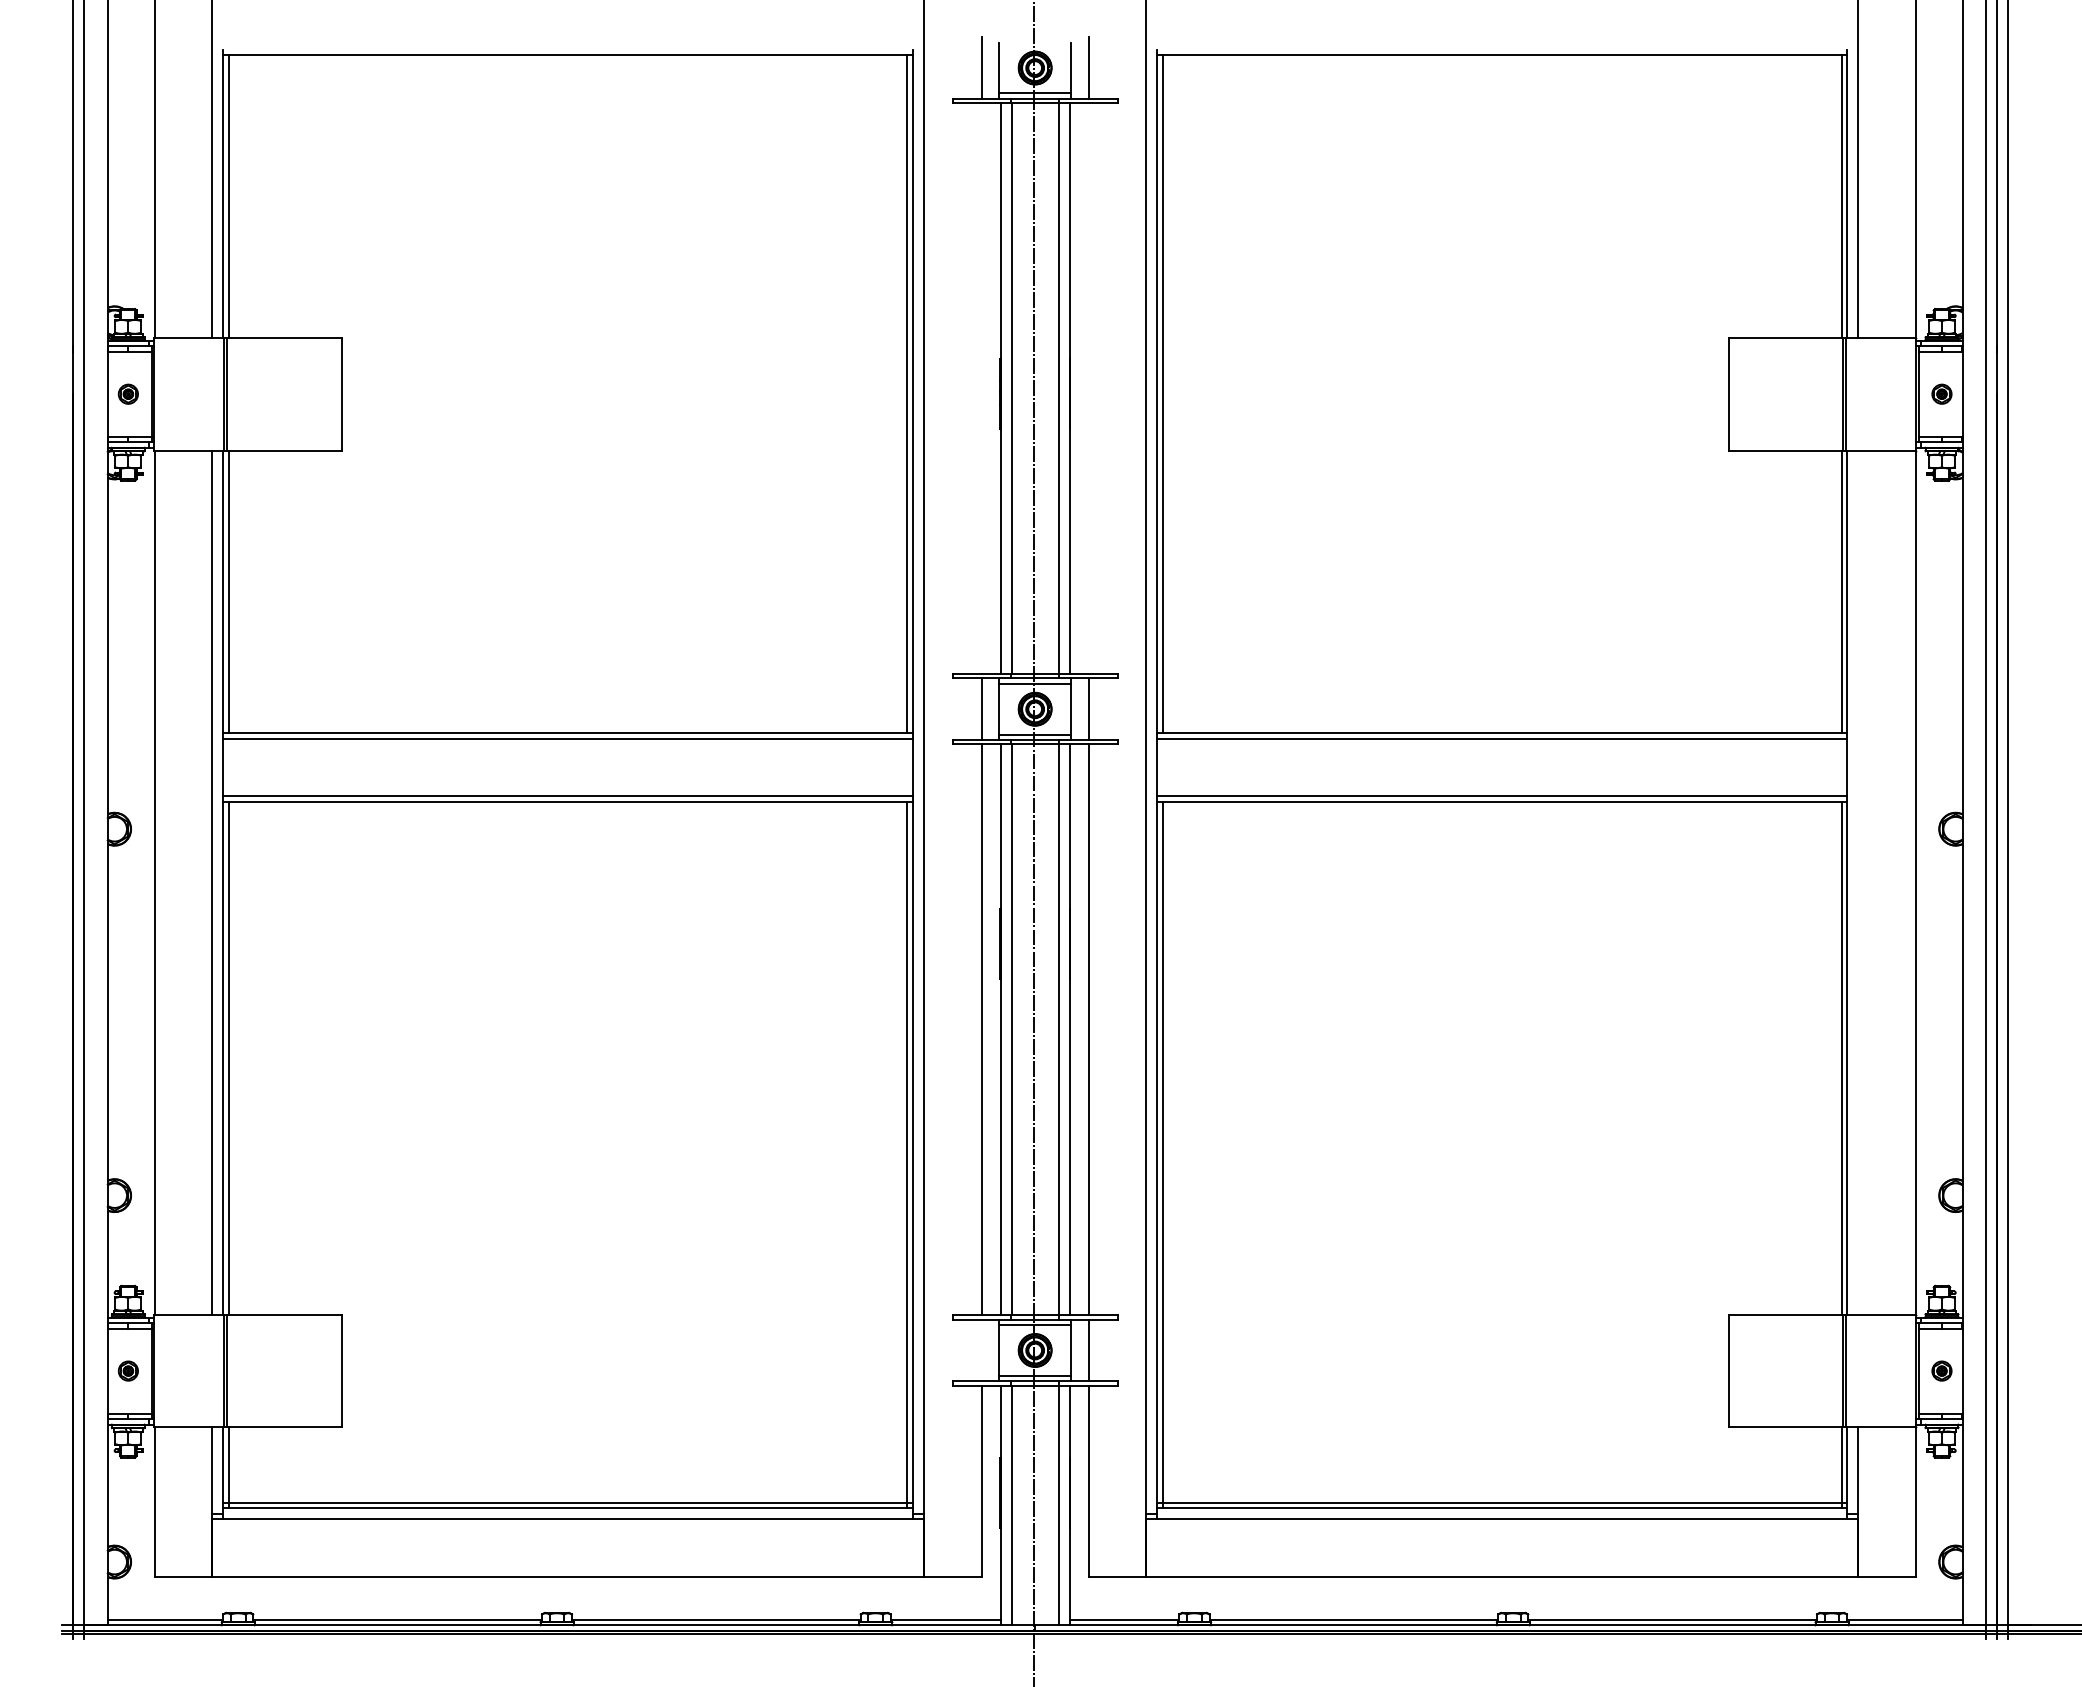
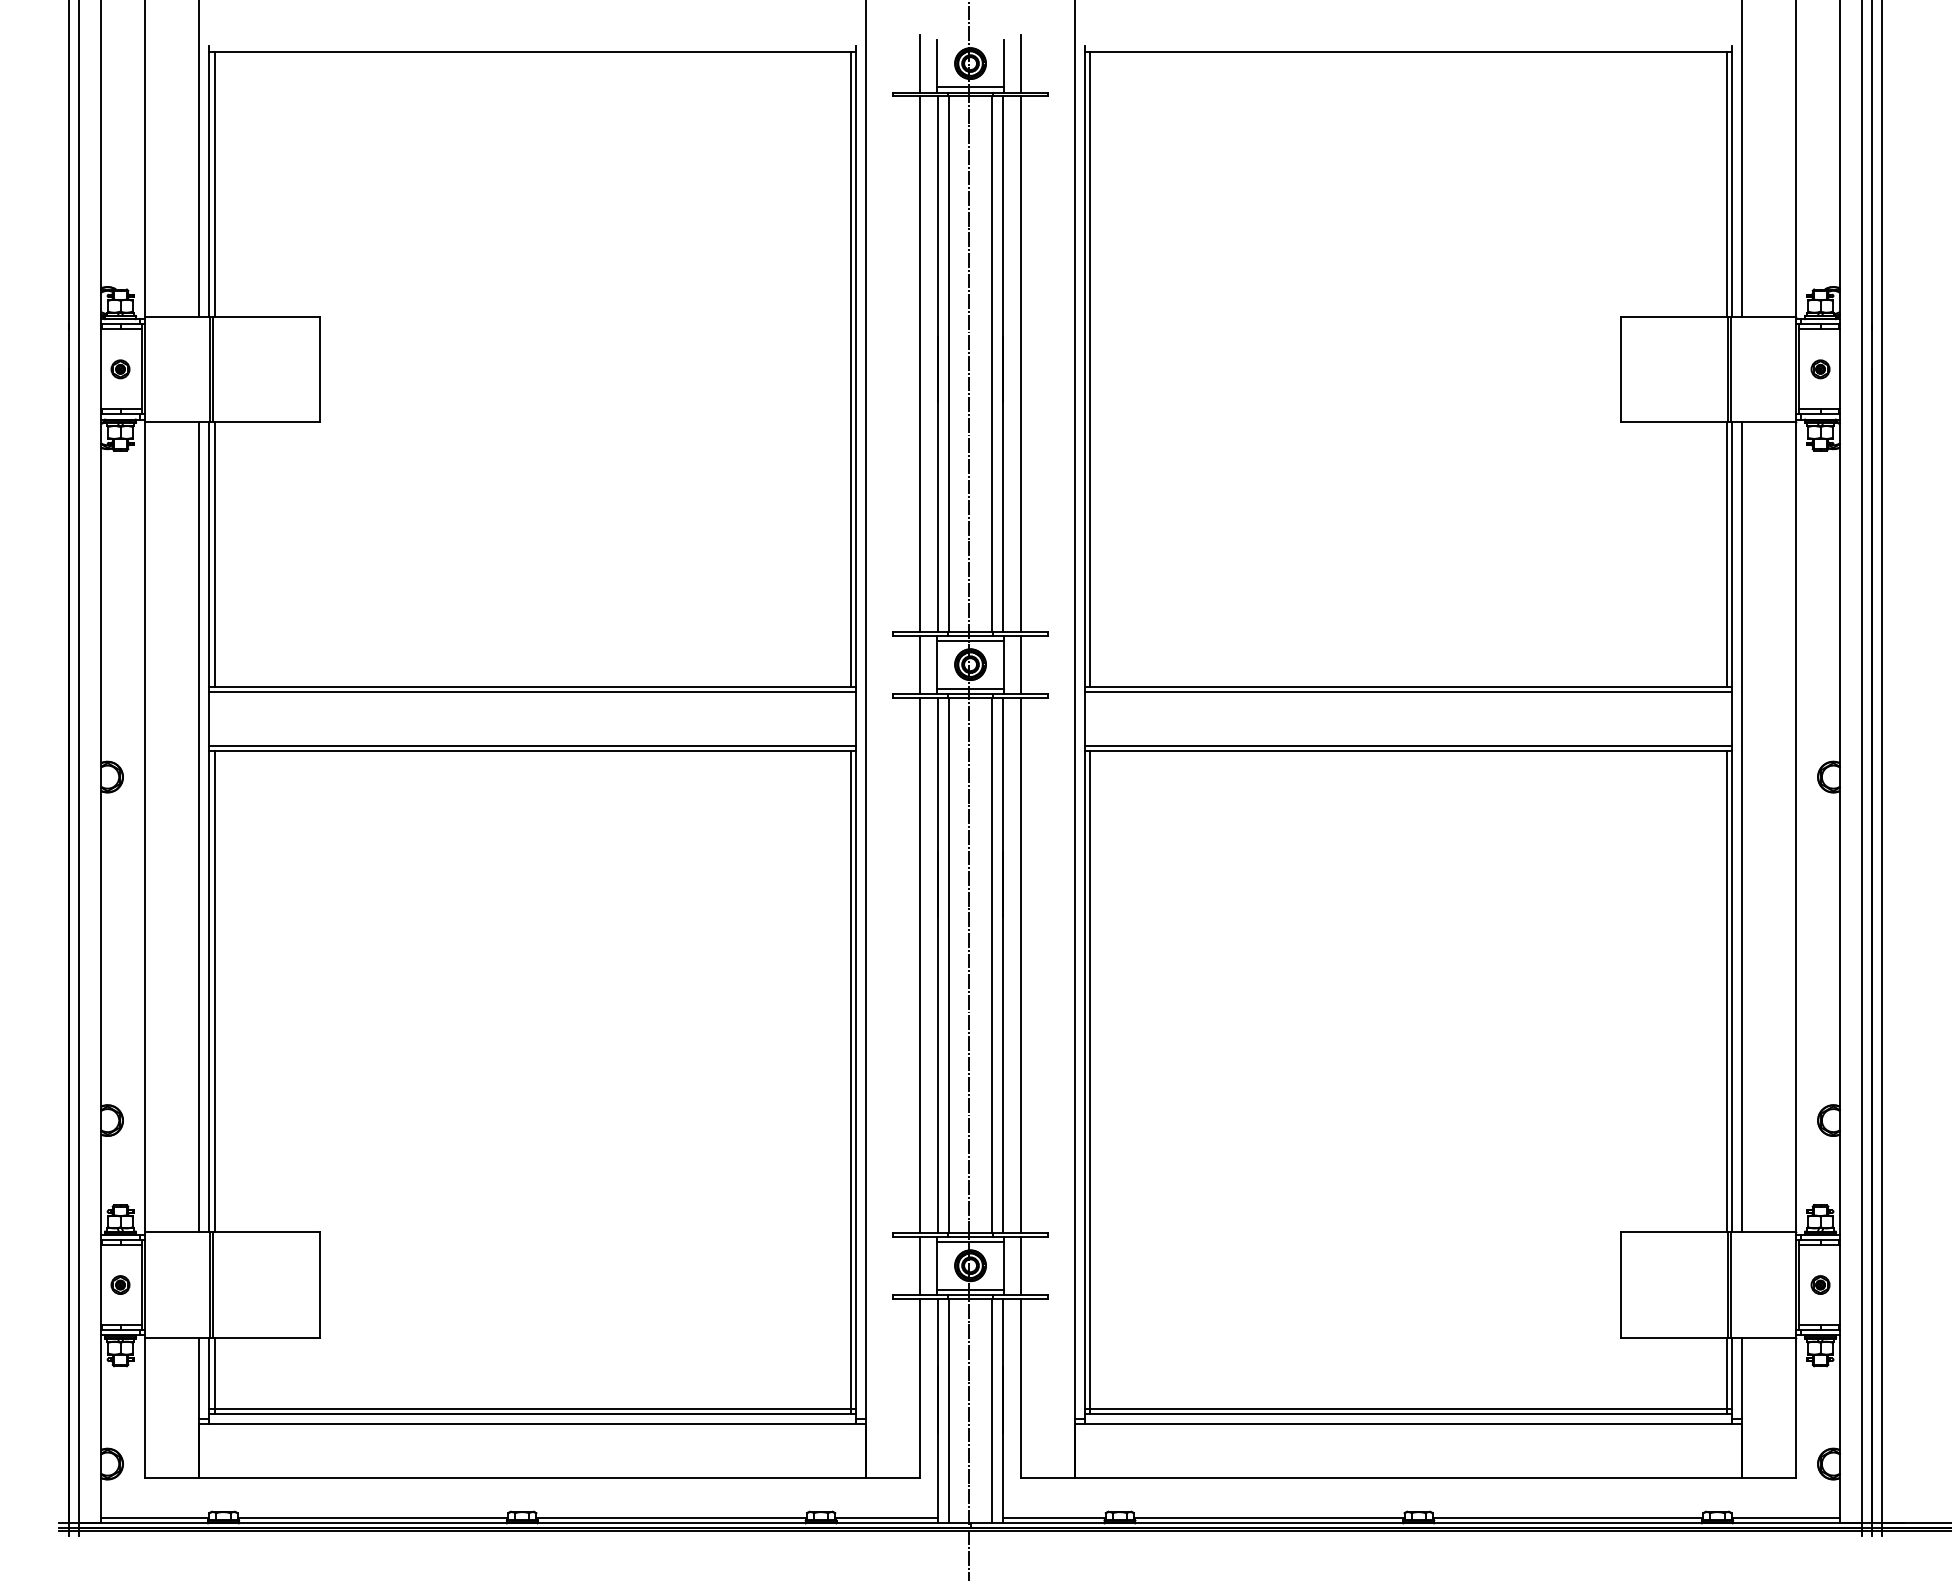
line: (981, 388) -> (920, 363), added
line: (1088, 388) -> (1020, 363), added
line: (1858, 882) -> (1742, 827), added
line: (981, 1350) -> (920, 1265), added

